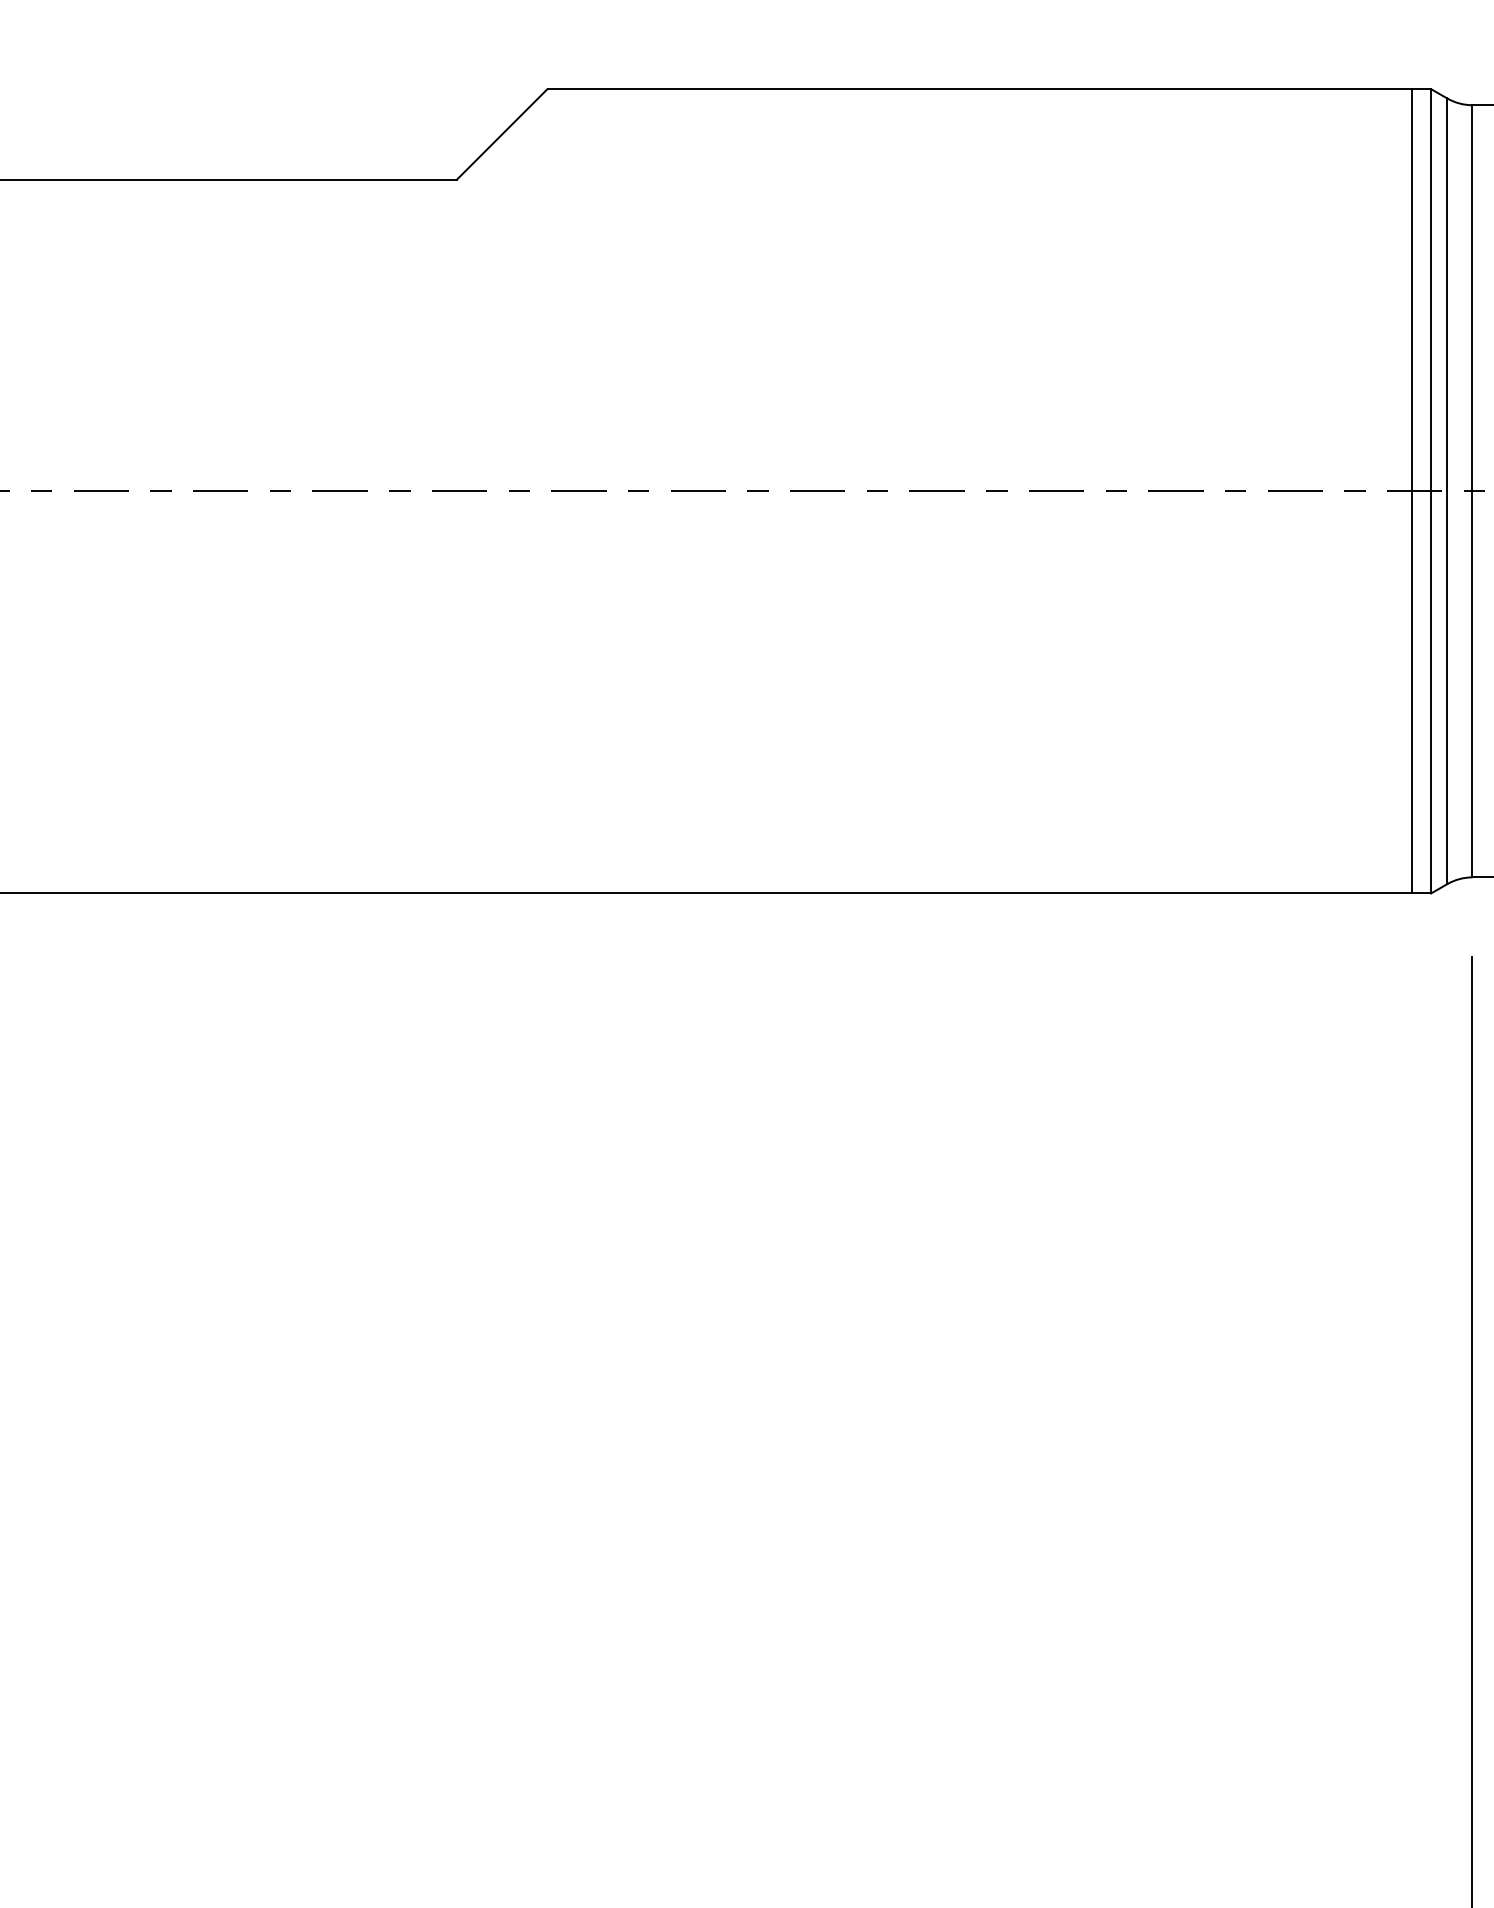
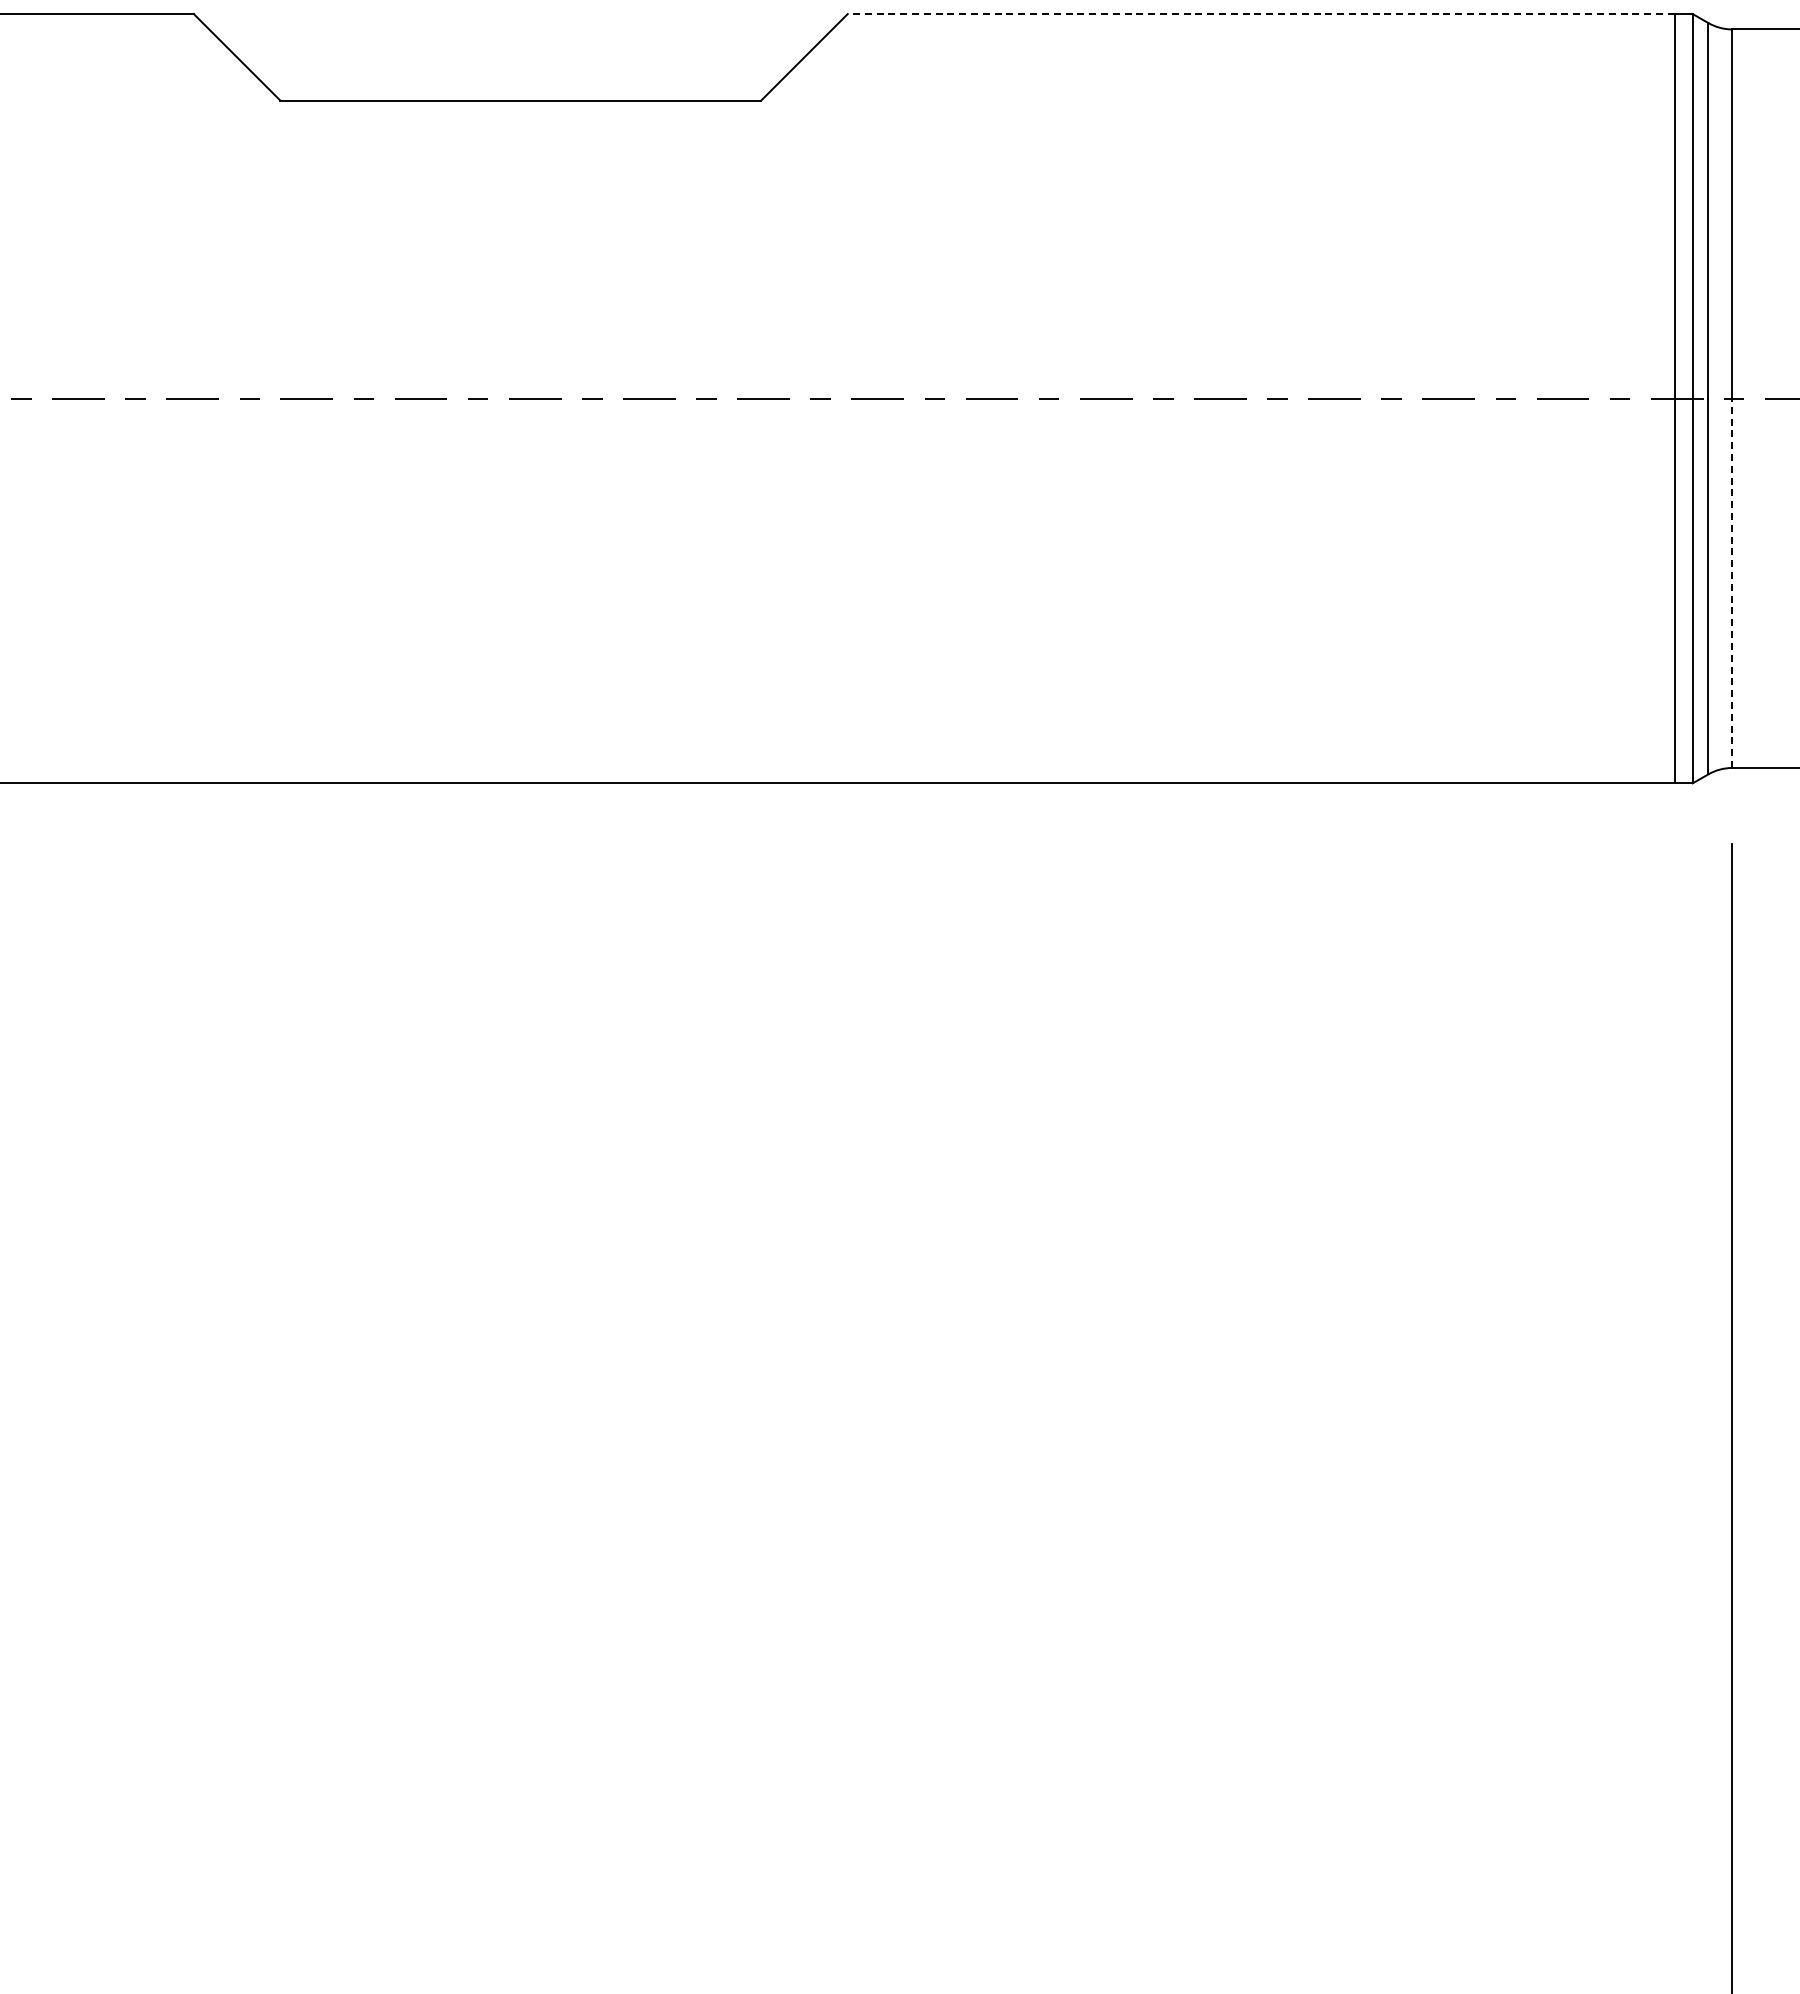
line: (979, 89) -> (1260, 14), solid -> dashed
line: (1472, 684) -> (1732, 583), solid -> dashed

